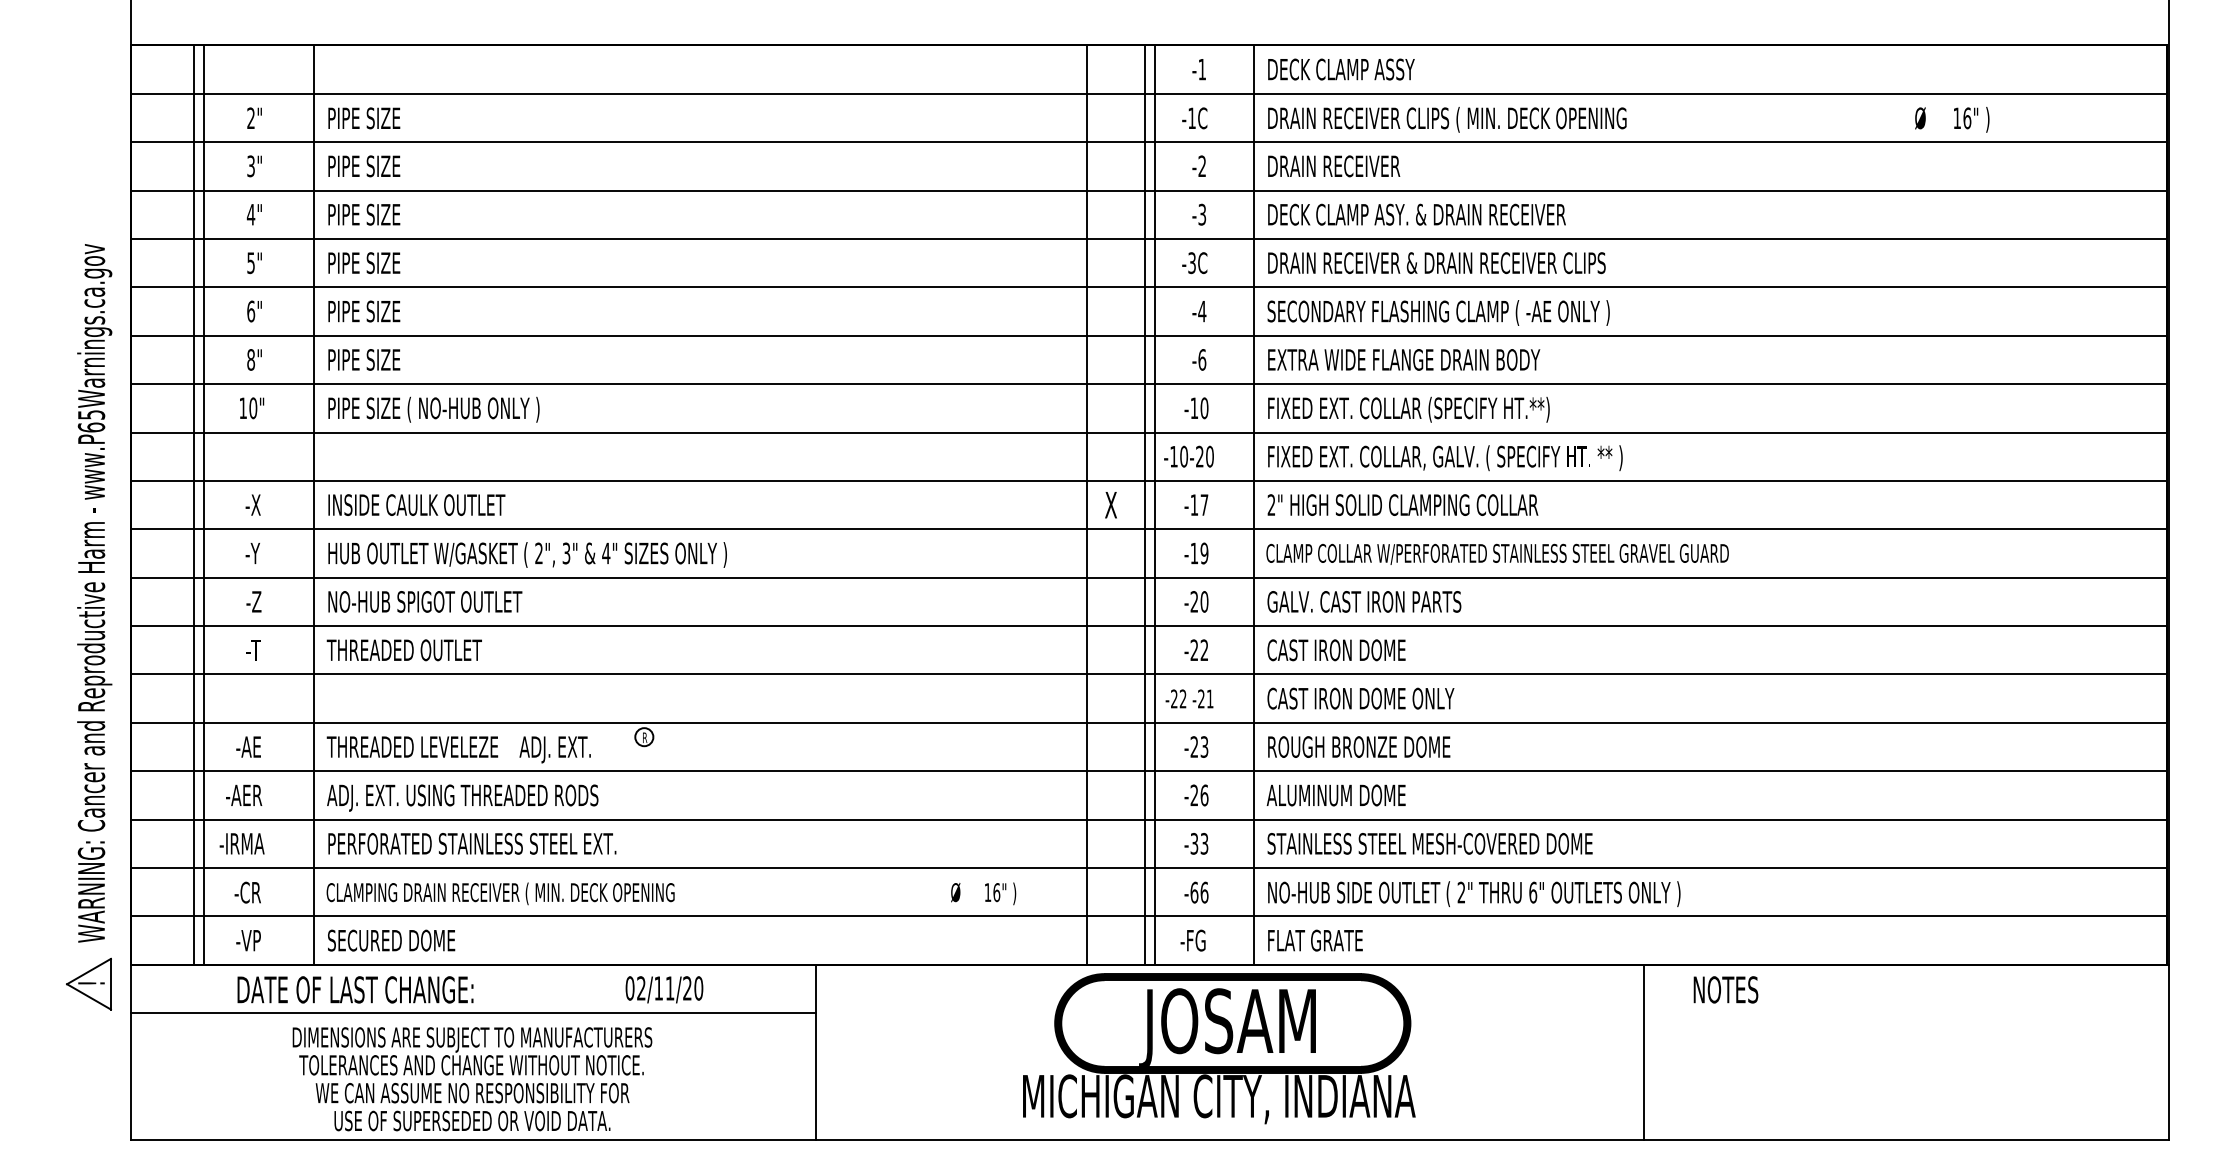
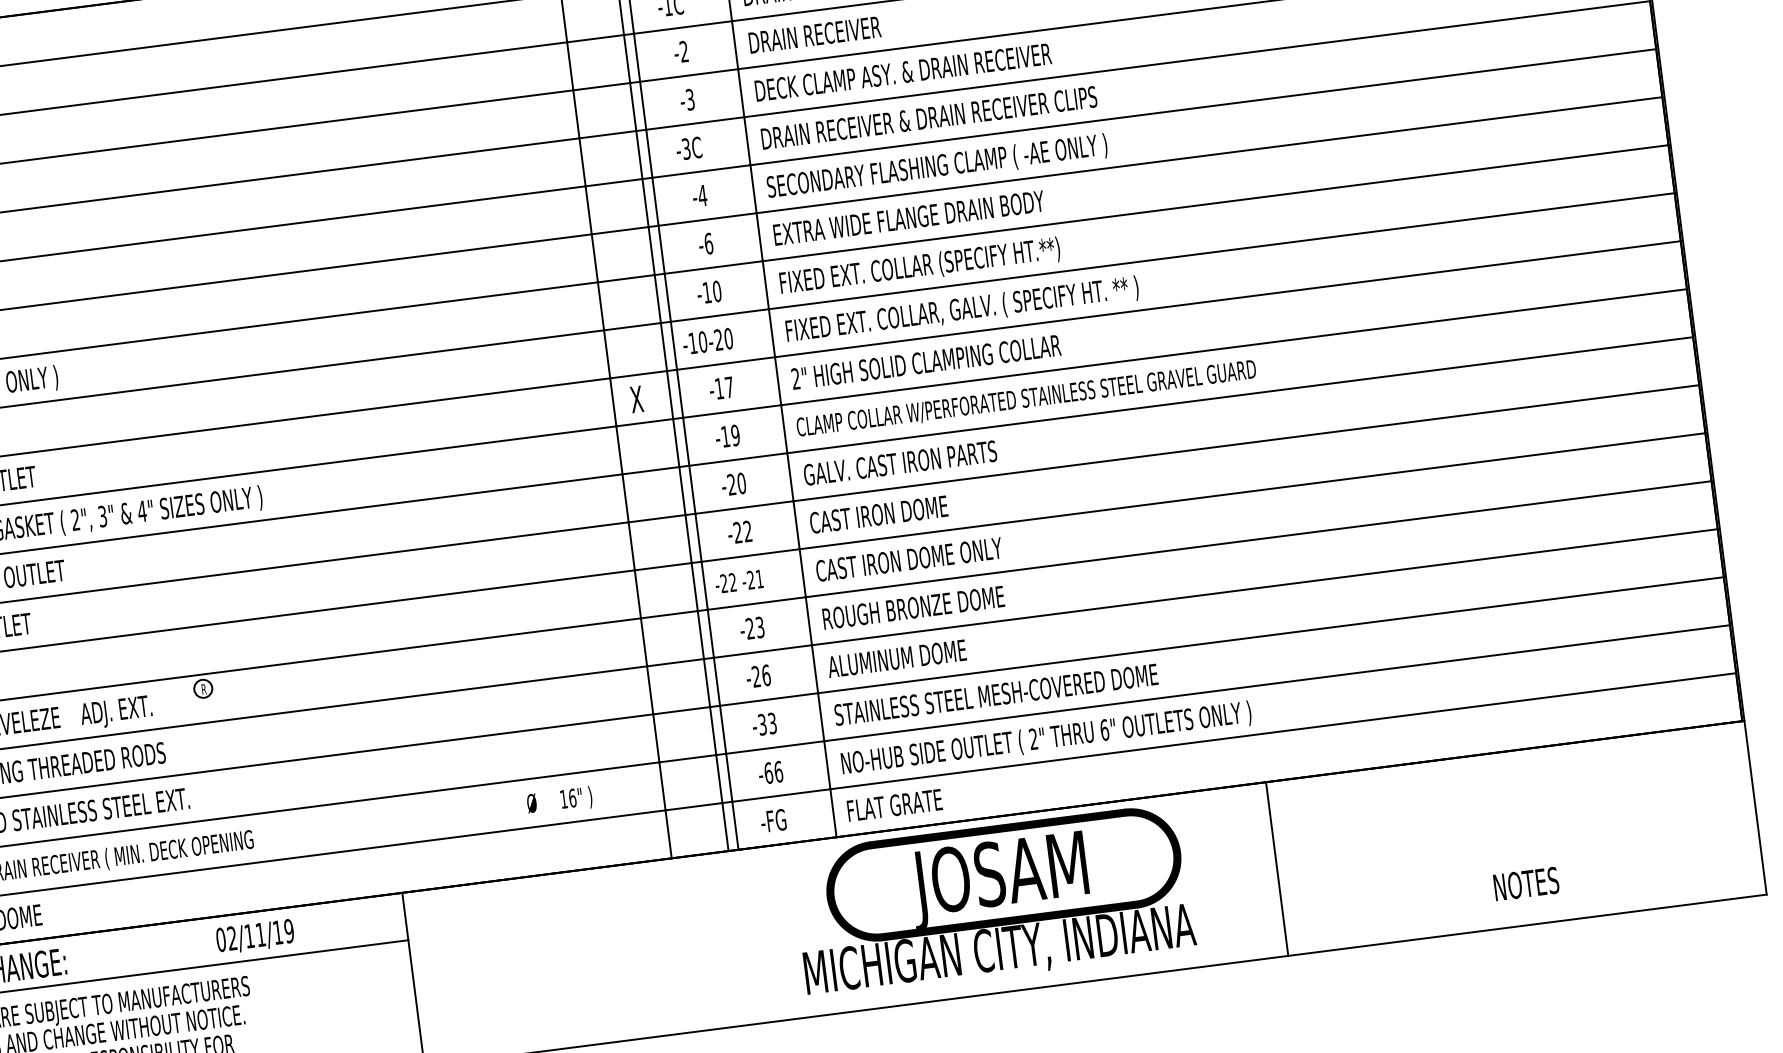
text: (693, 988) -> (283, 931), 02/11/20 -> 02/11/19
text: (1725, 989) -> (1525, 883), moved
part: (1219, 1048) -> (993, 901), moved
line: (1643, 1051) -> (1276, 868), moved

